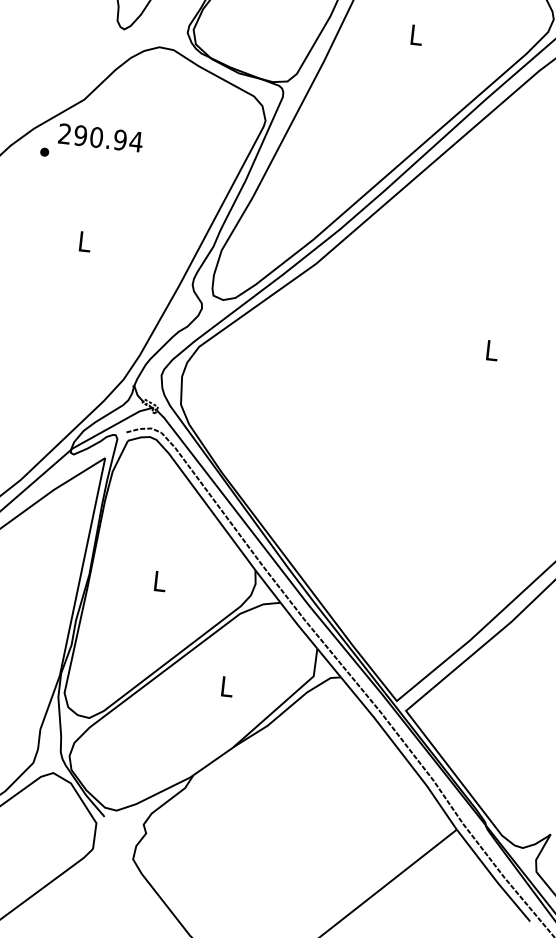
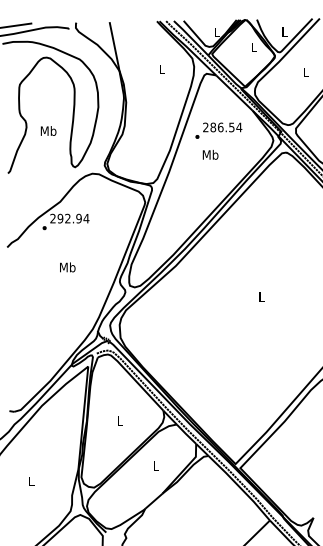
text: (416, 34) -> (210, 154), L -> Mb
text: (95, 137) -> (67, 218), 290.94 -> 292.94
text: (84, 241) -> (67, 267), L -> Mb

